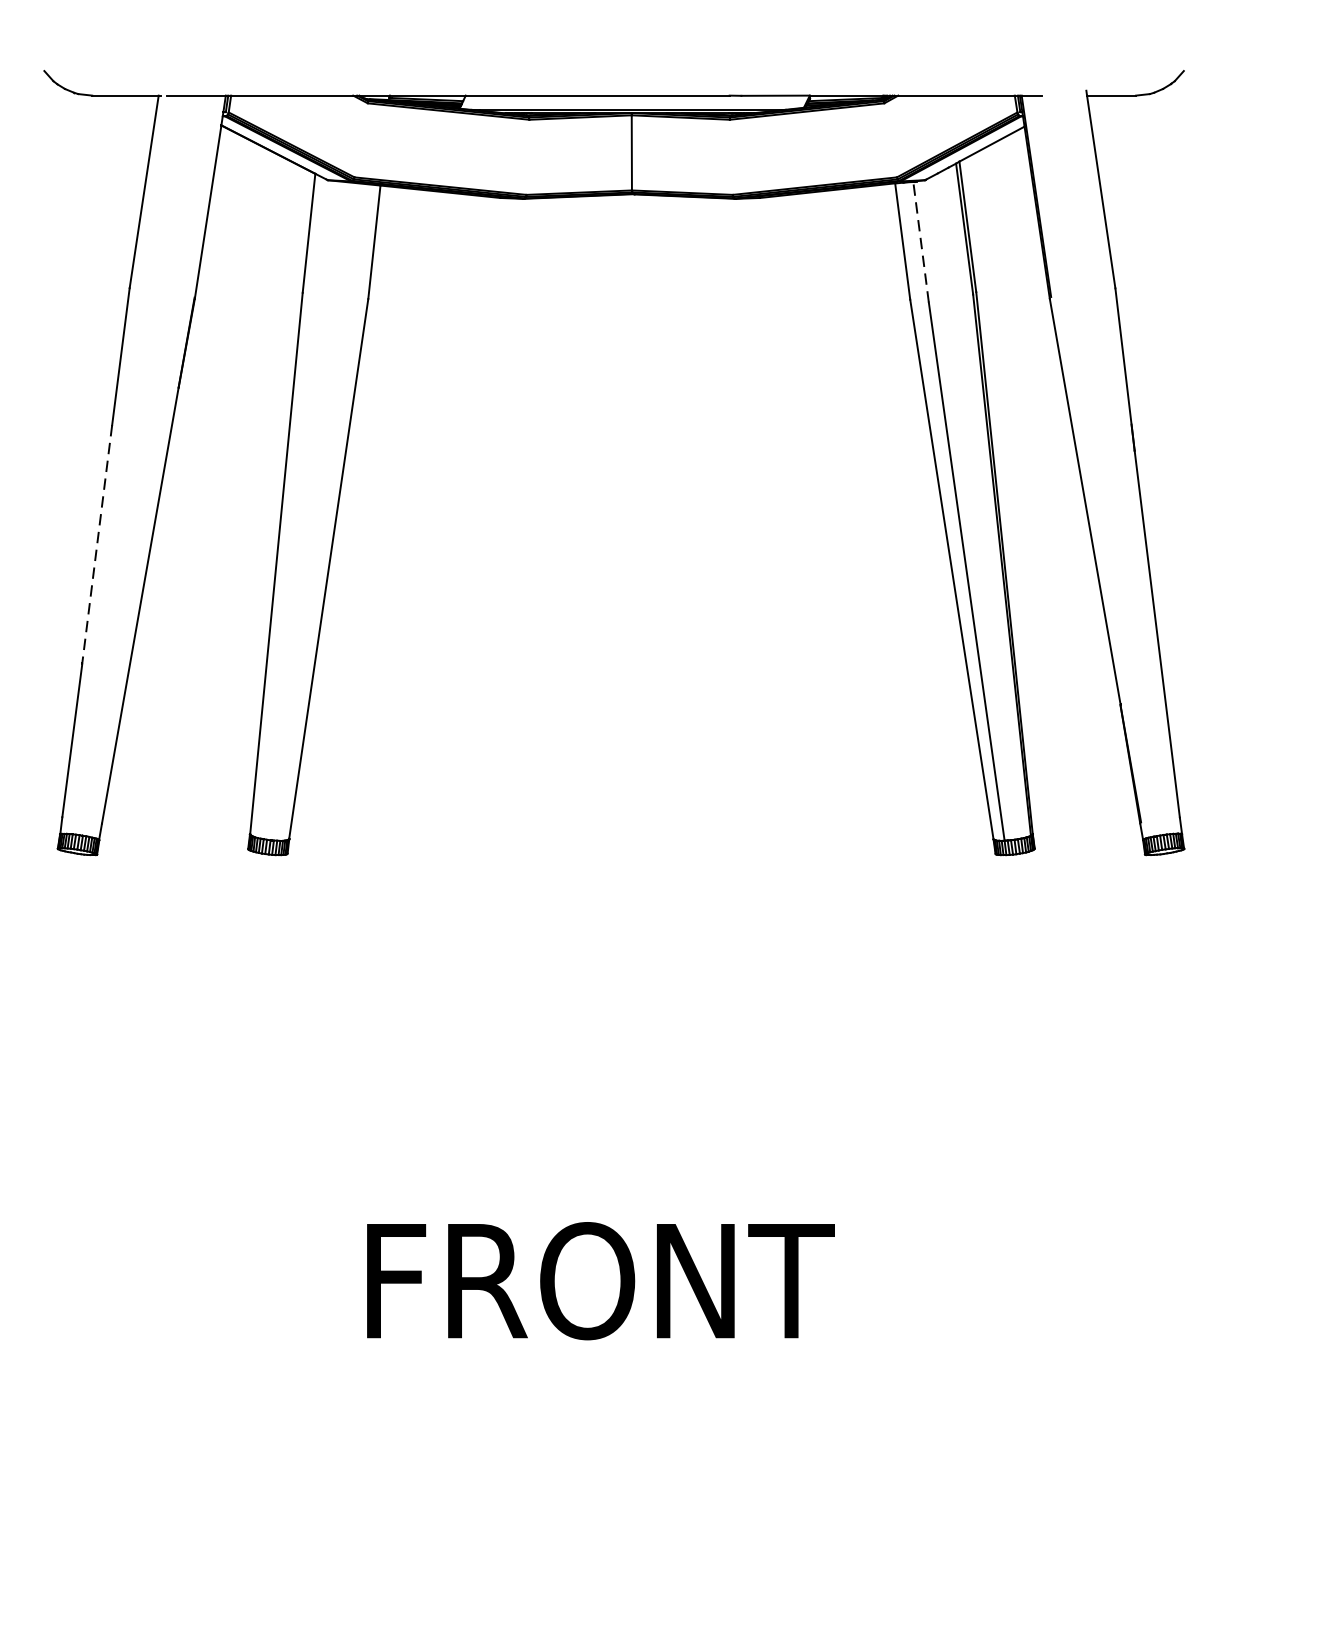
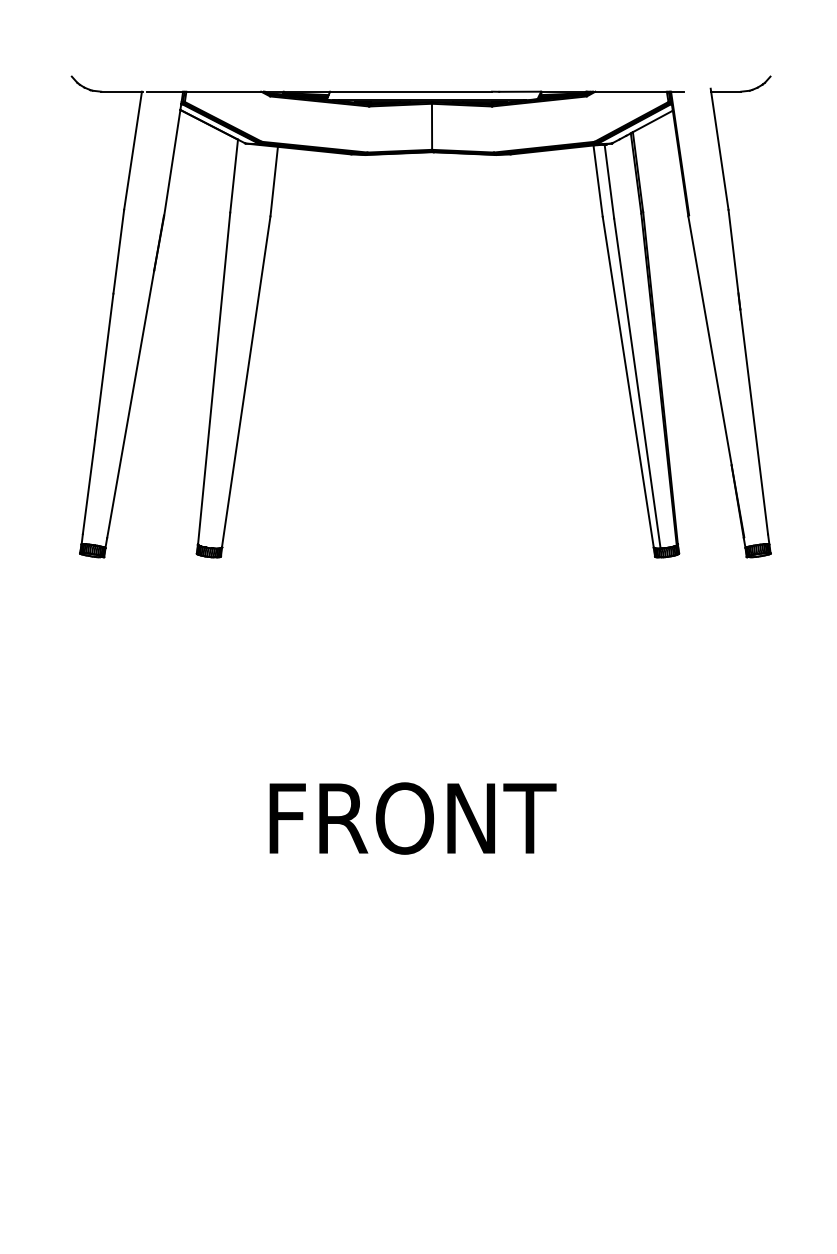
line: (921, 242) -> (609, 181), dashed -> solid
line: (97, 543) -> (104, 366), dashed -> solid

